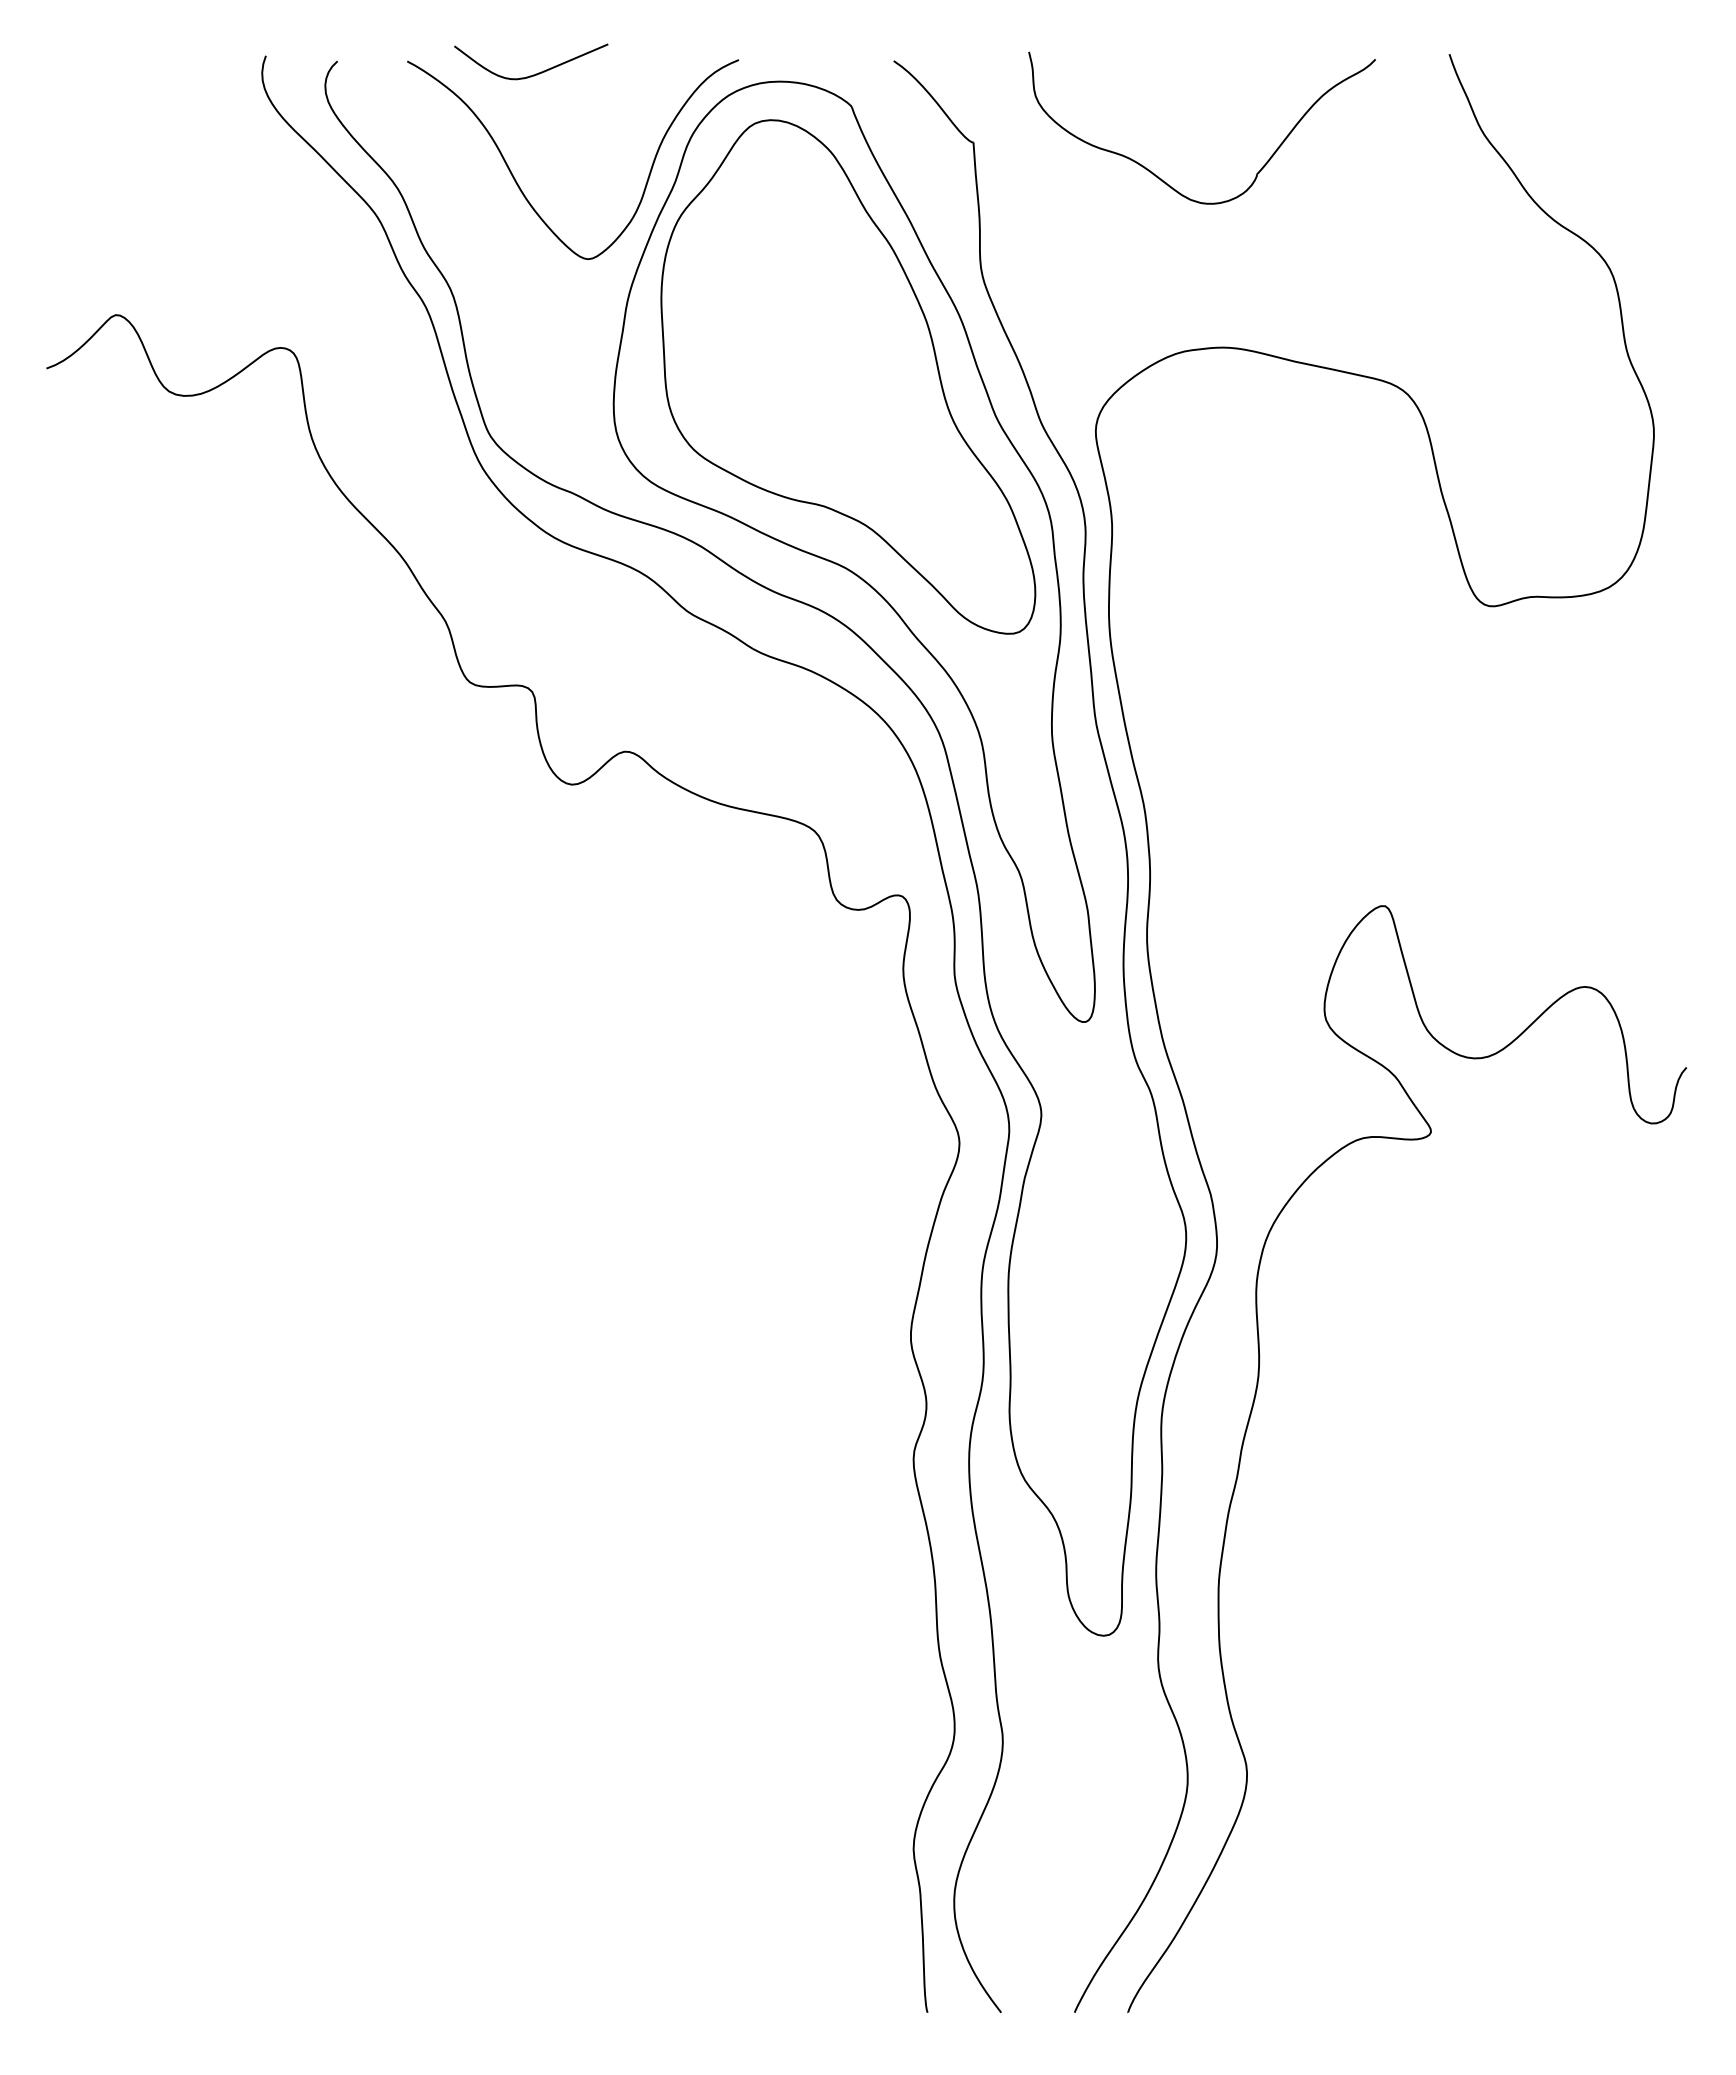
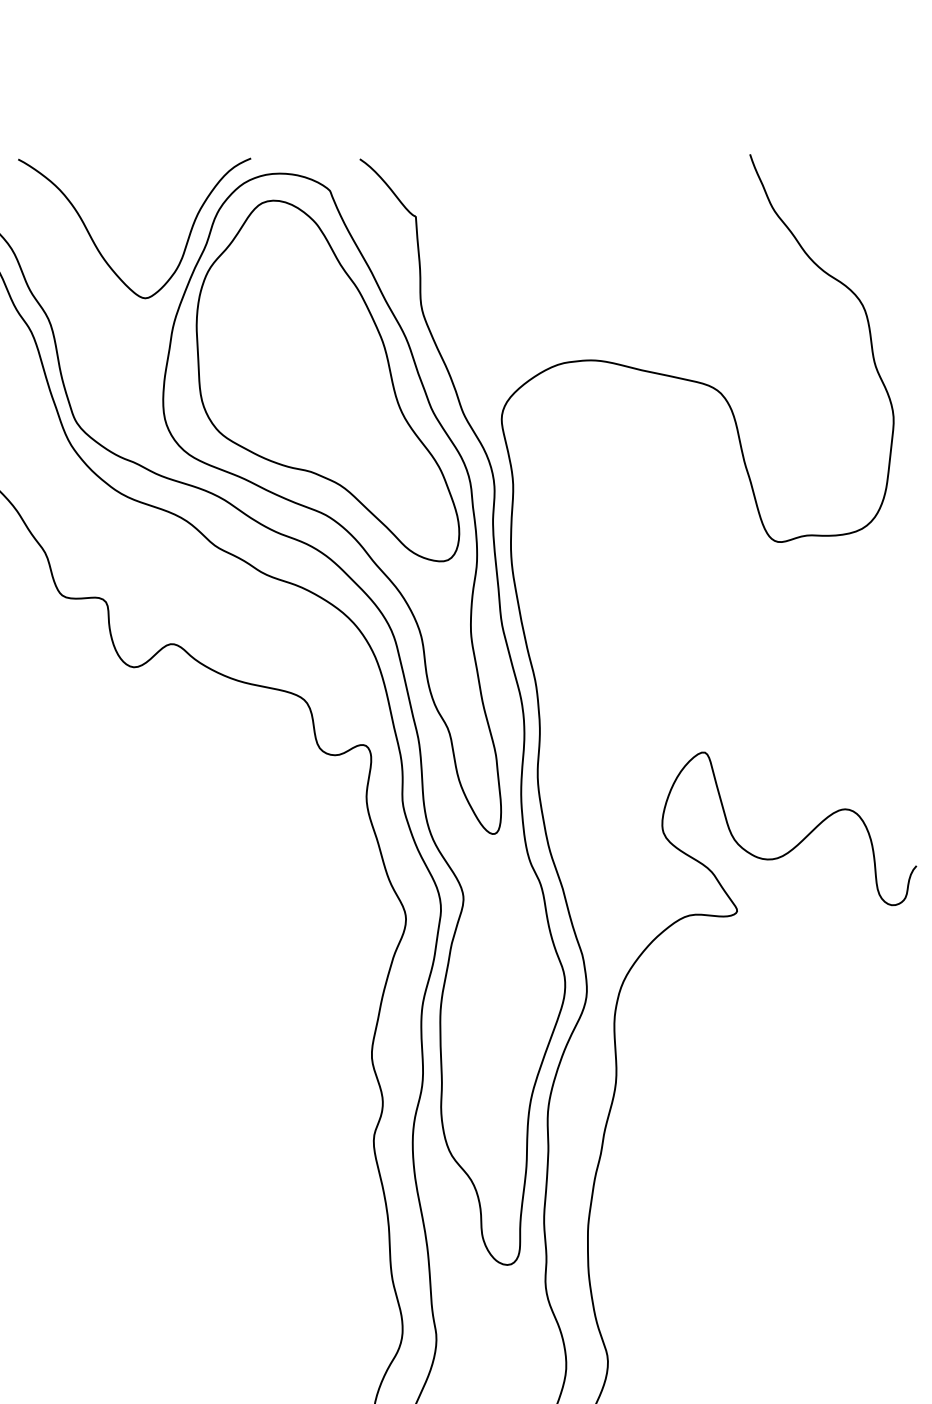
curve: (535, 73) -> (108, 167), removed
part: (1161, 178) -> (547, 241), removed

